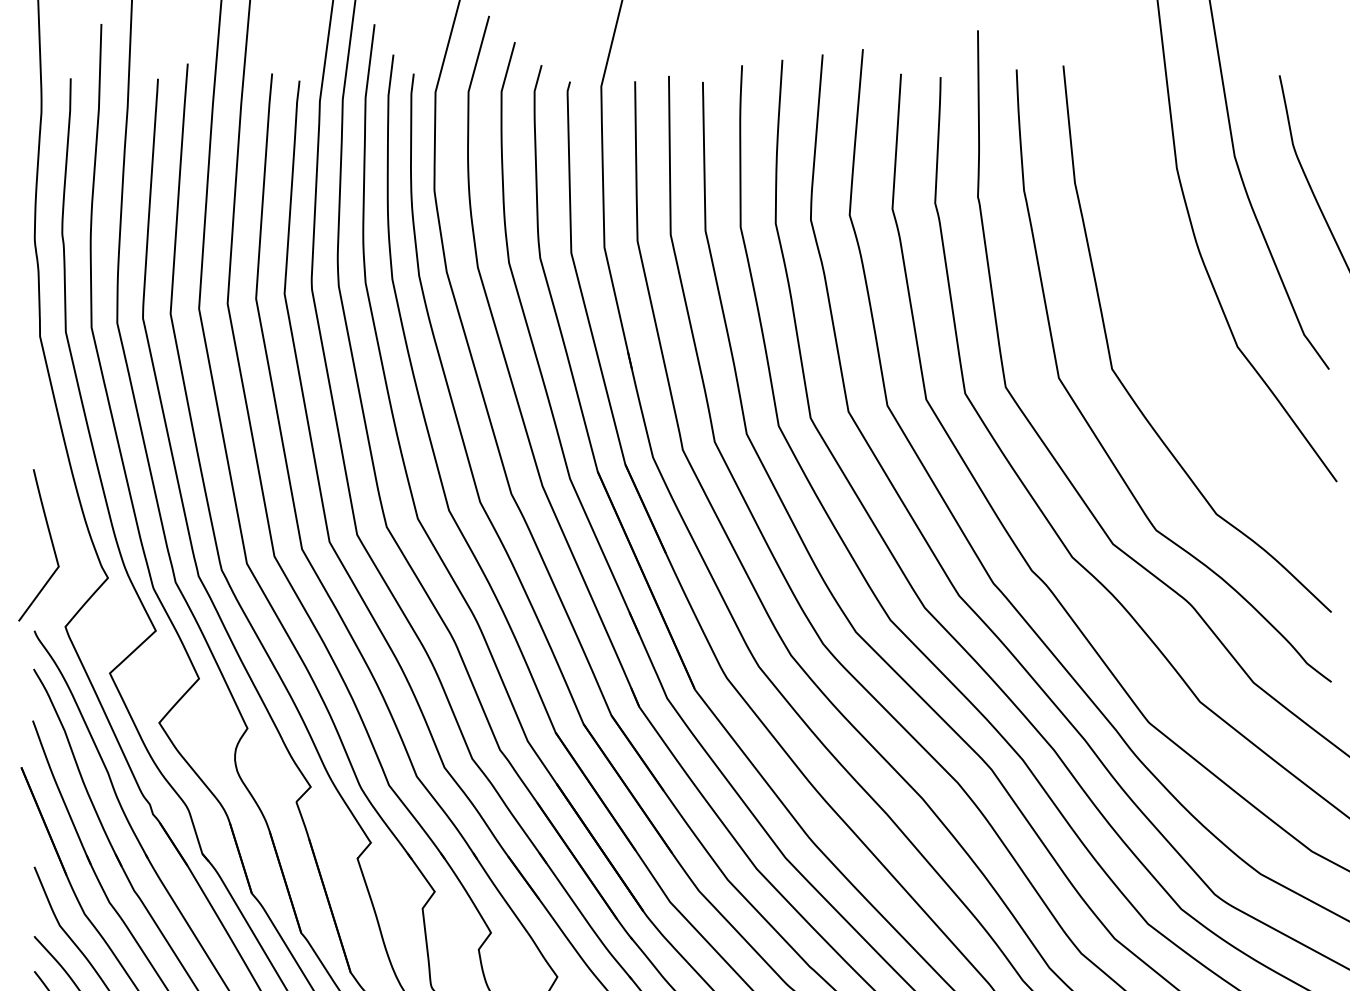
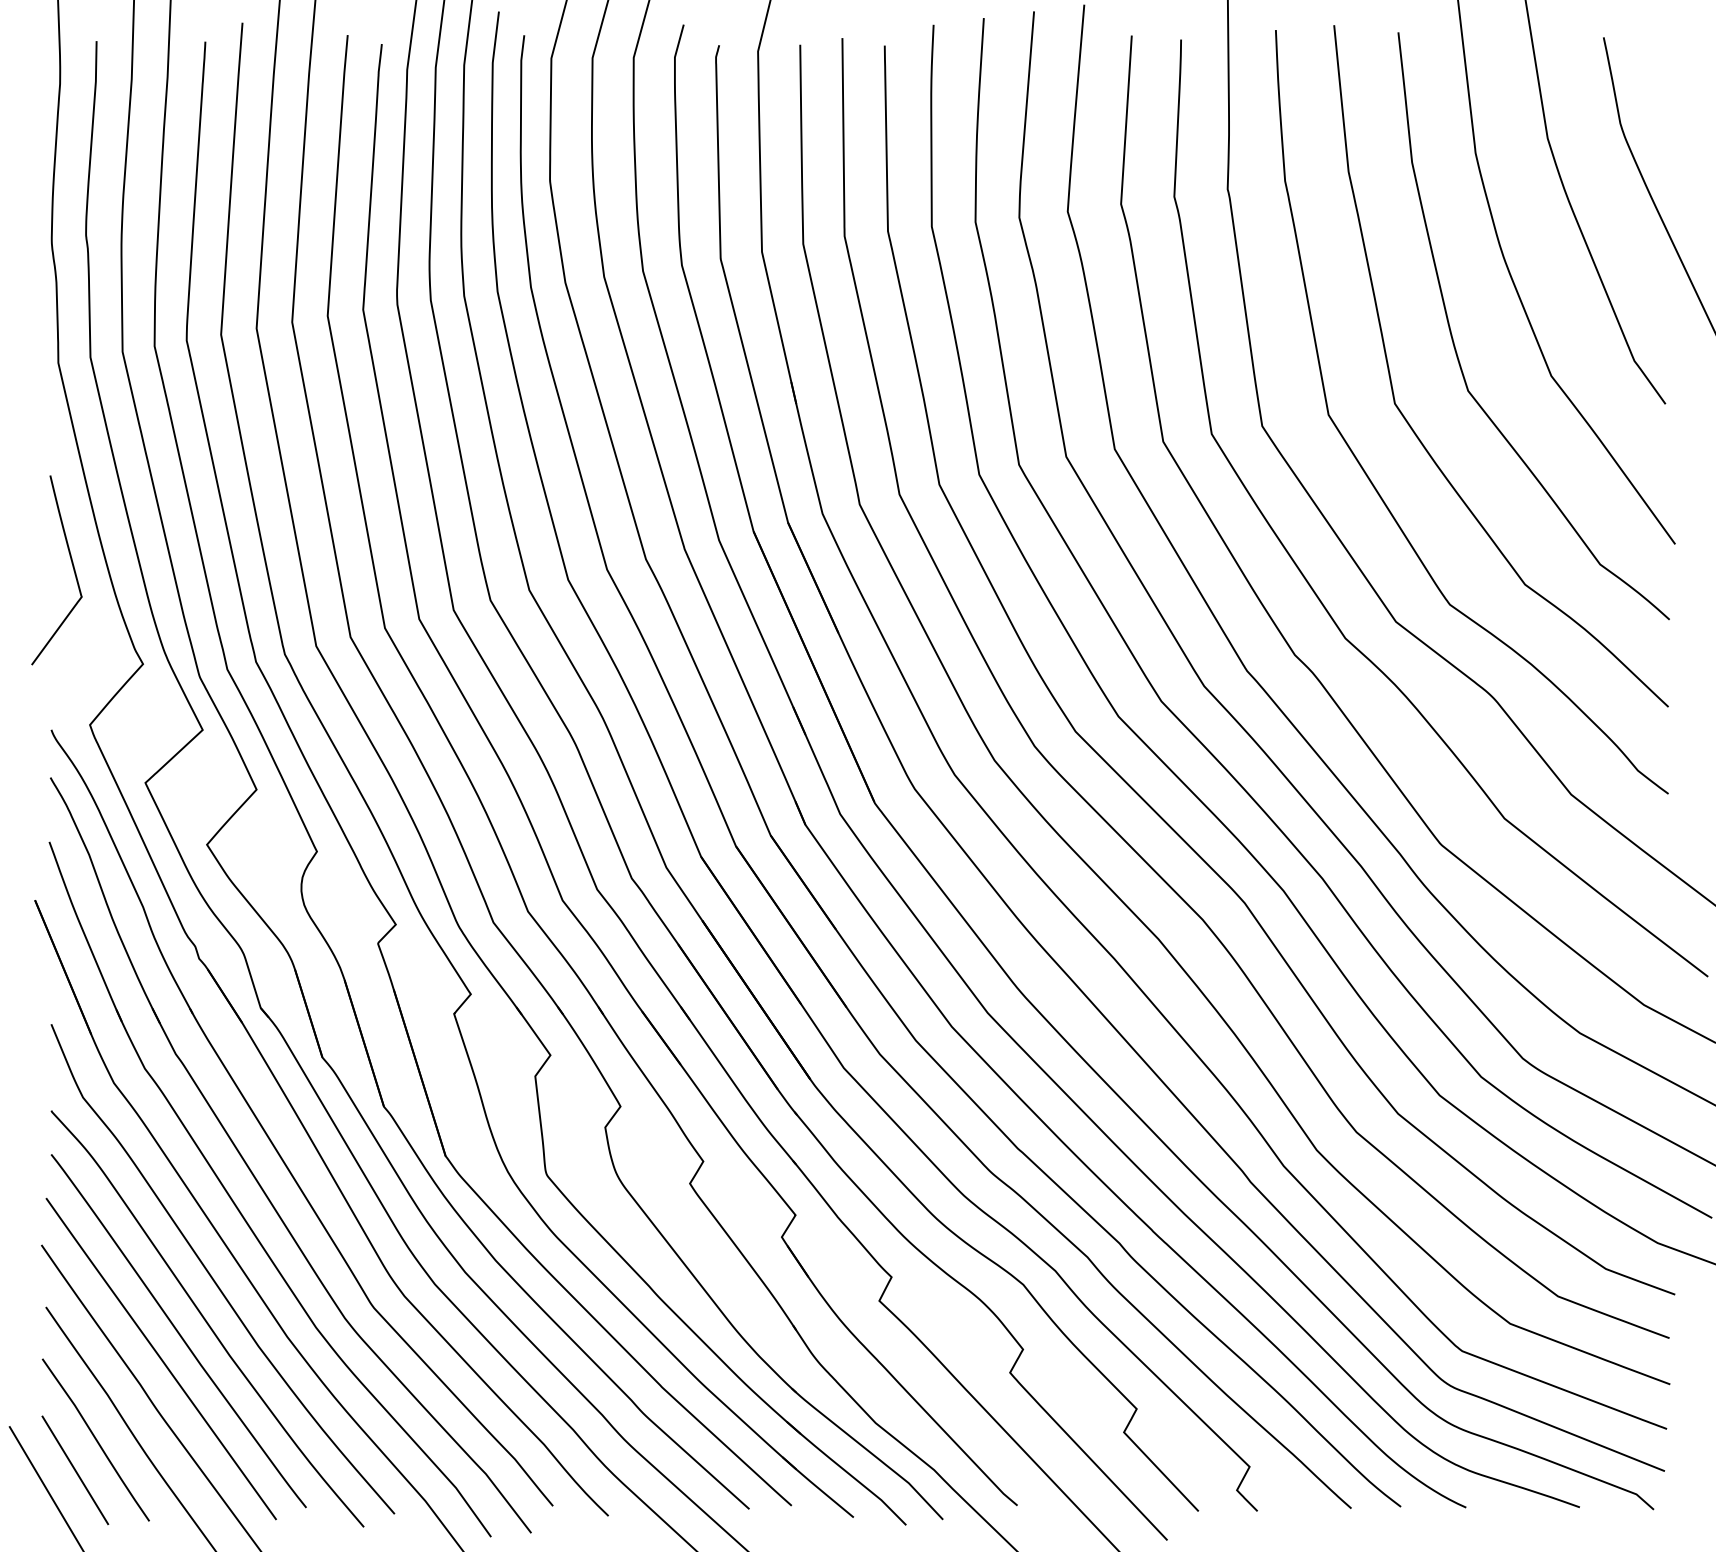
curve: (1160, 322) -> (1455, 345), added
curve: (51, 543) -> (72, 567), moved

